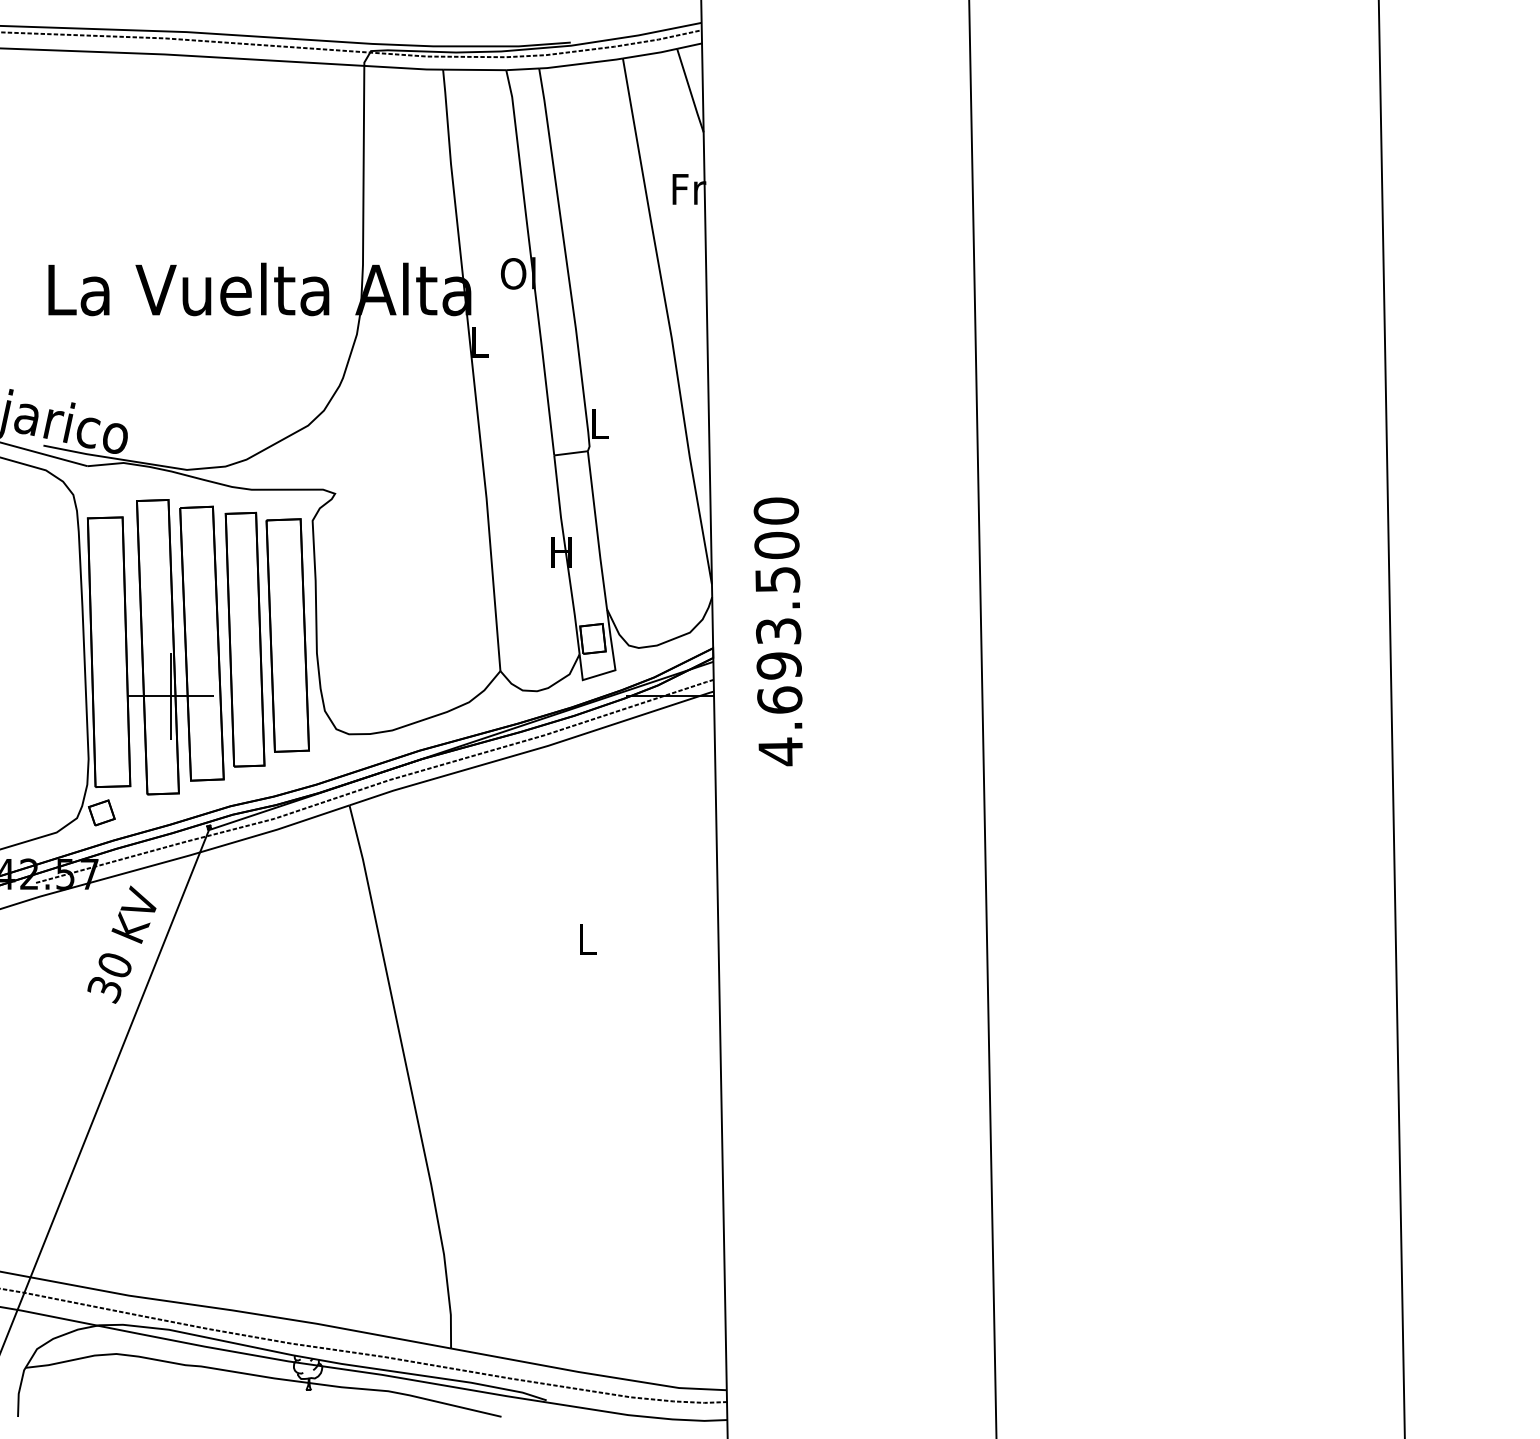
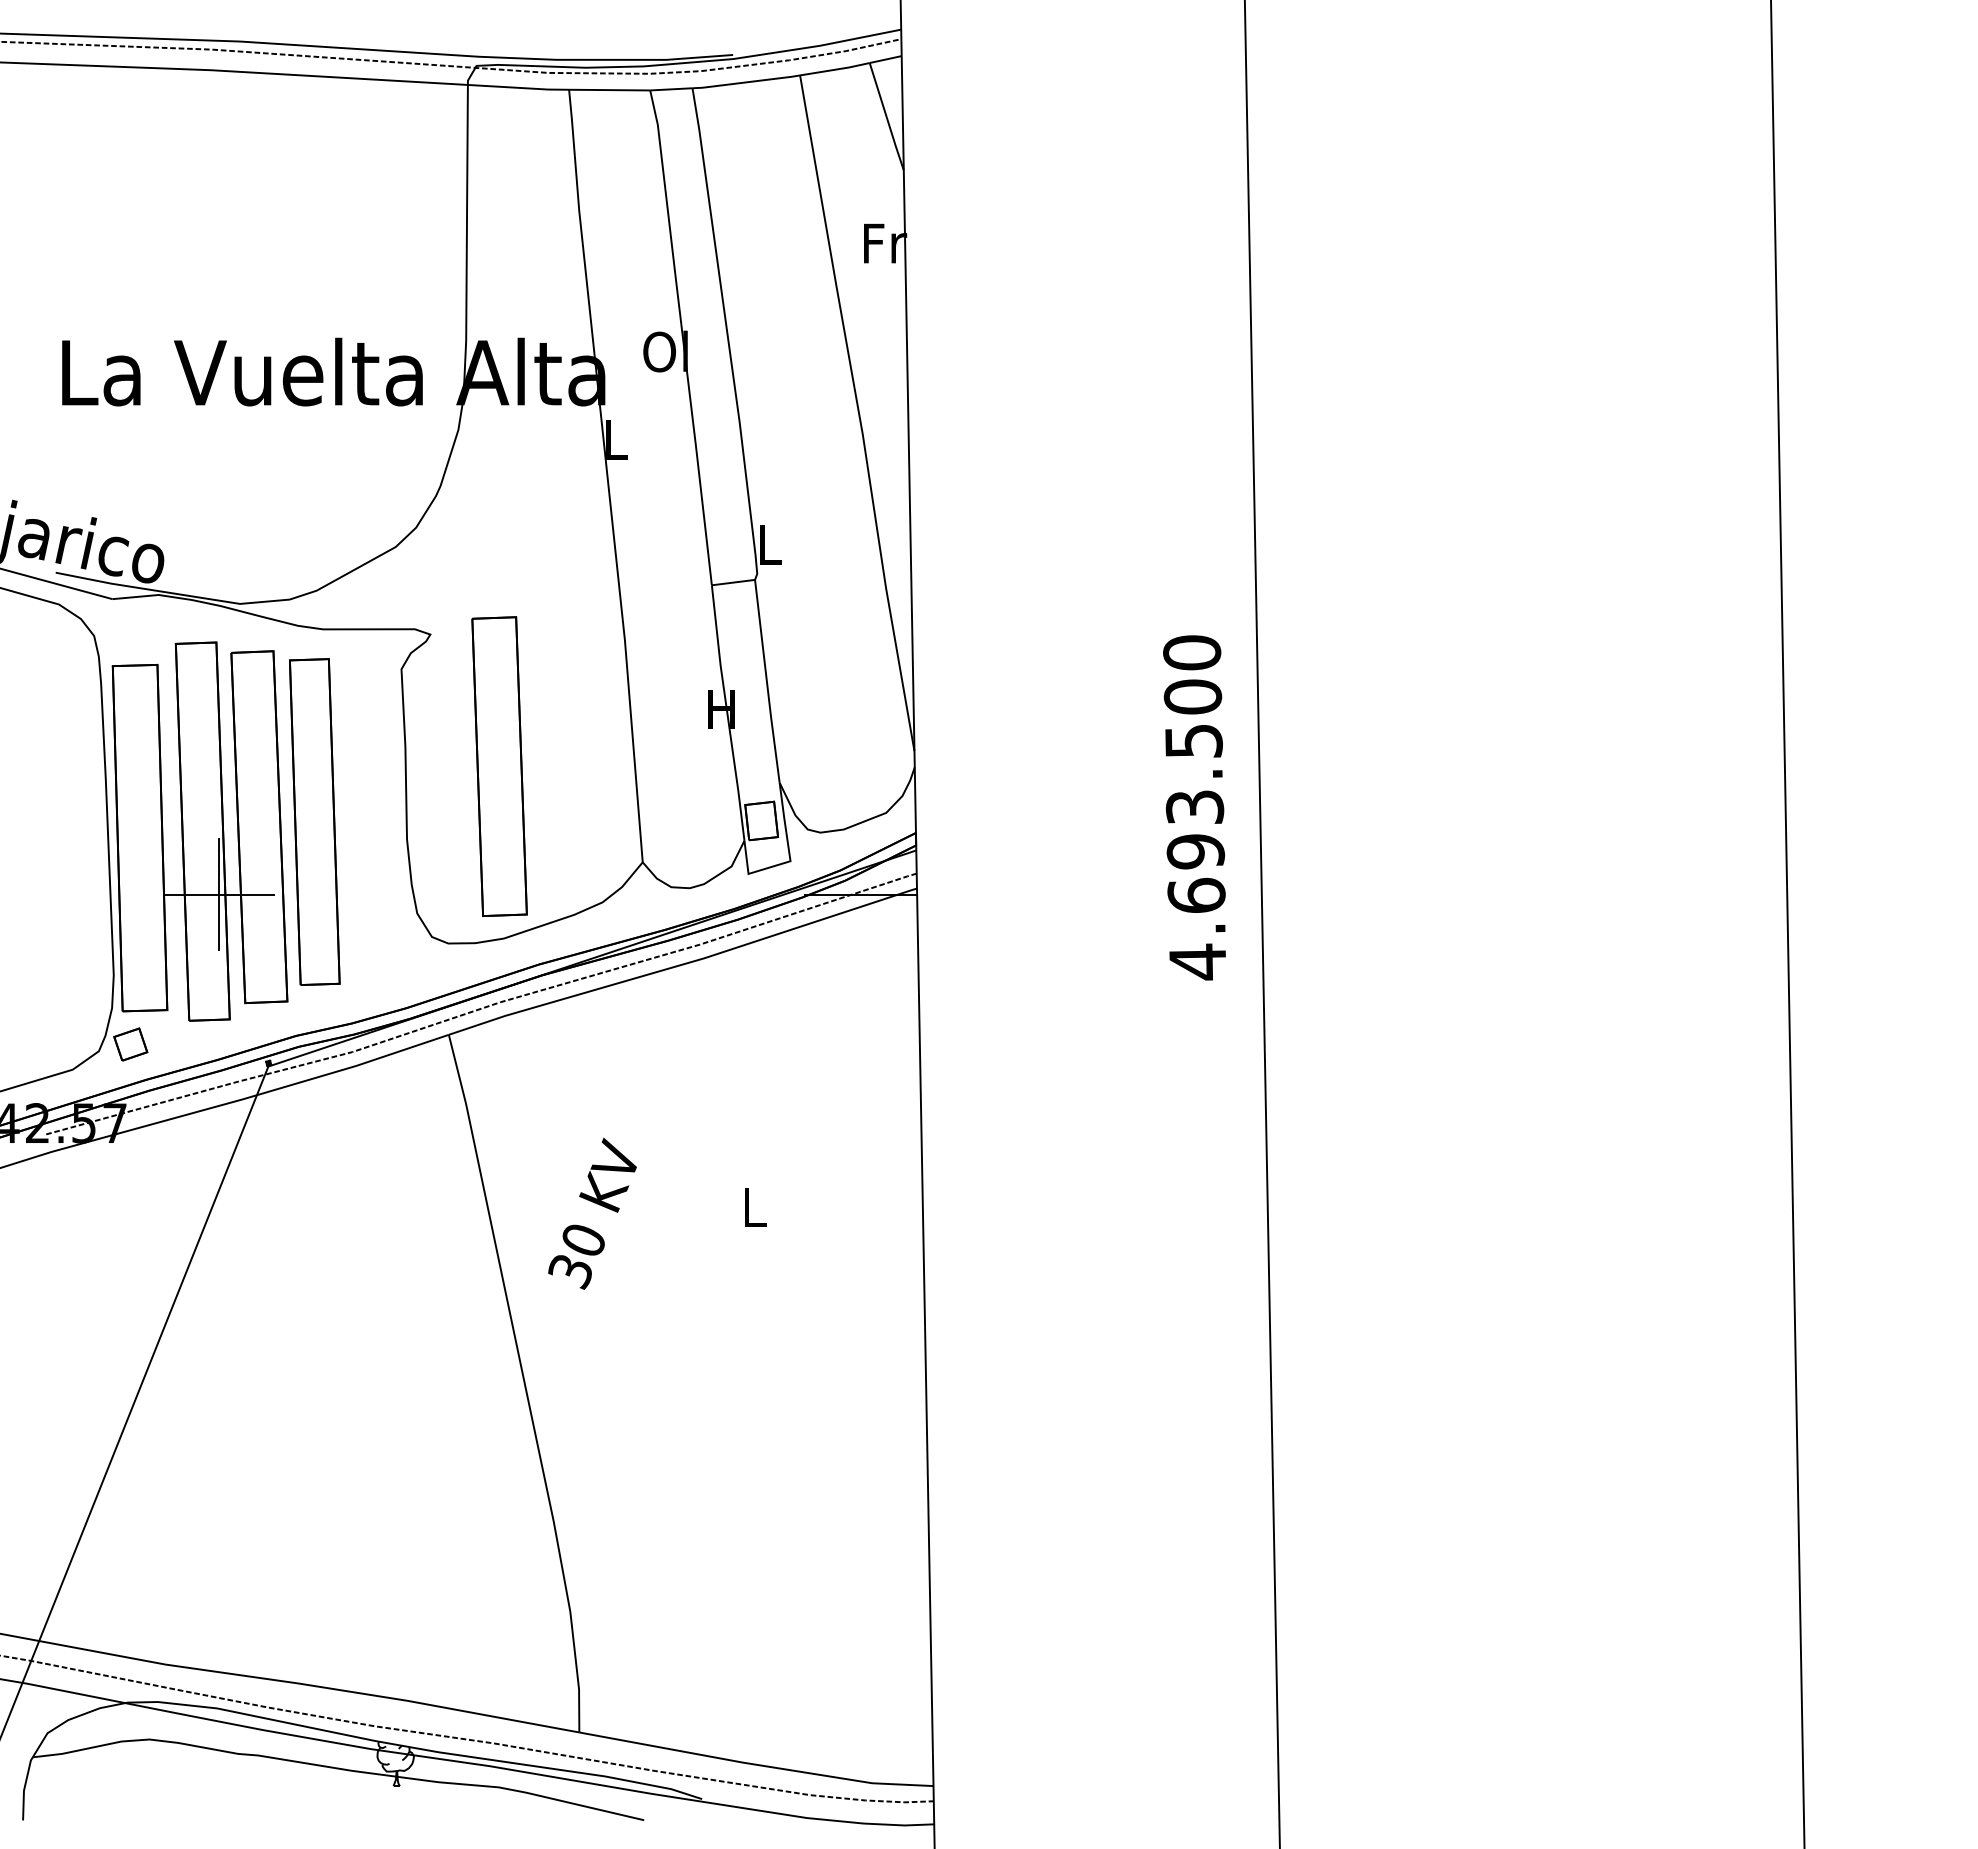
text: (778, 631) -> (1194, 807), moved
part: (287, 635) -> (499, 766), moved
text: (121, 944) -> (592, 1213), moved

